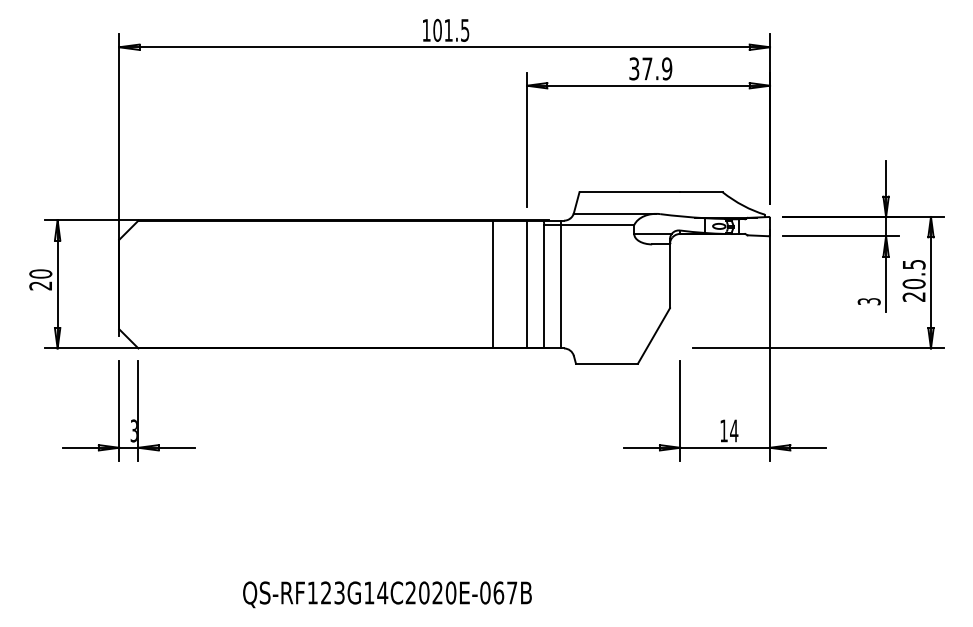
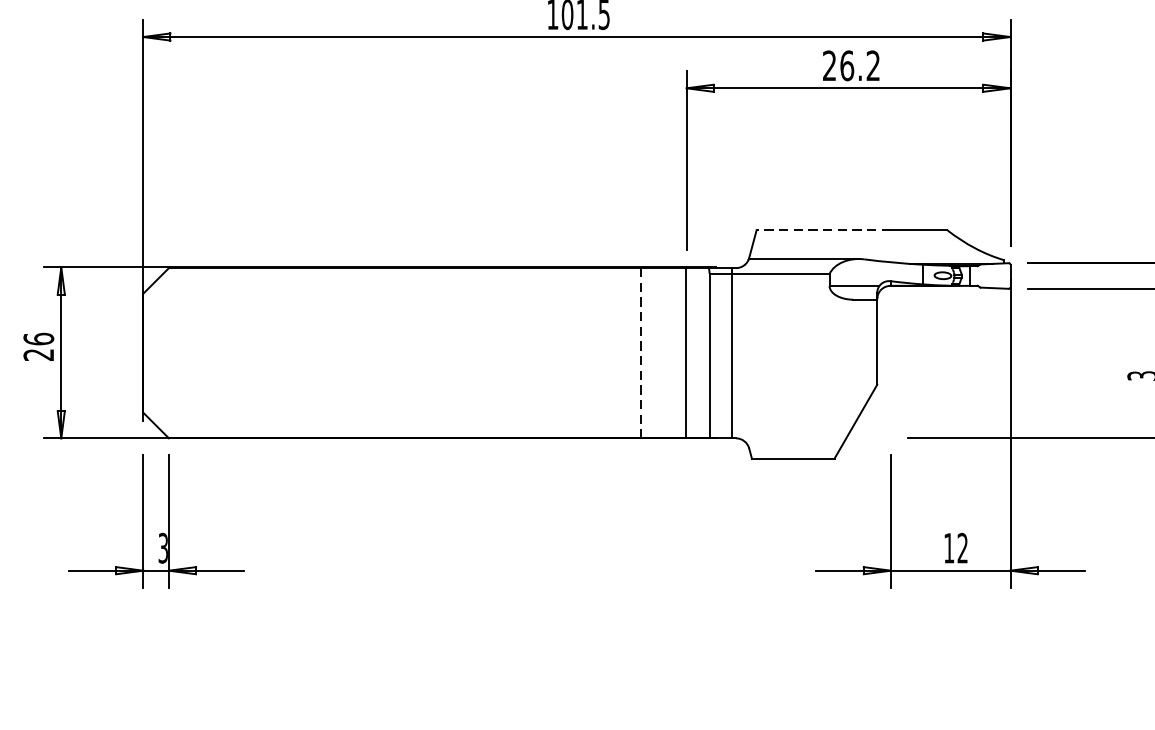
text: (650, 68) -> (851, 65), 37.9 -> 26.2
line: (629, 192) -> (823, 230), solid -> dashed
text: (40, 273) -> (38, 338), 20 -> 26
line: (493, 284) -> (642, 353), solid -> dashed
text: (734, 430) -> (963, 547), 14 -> 12

